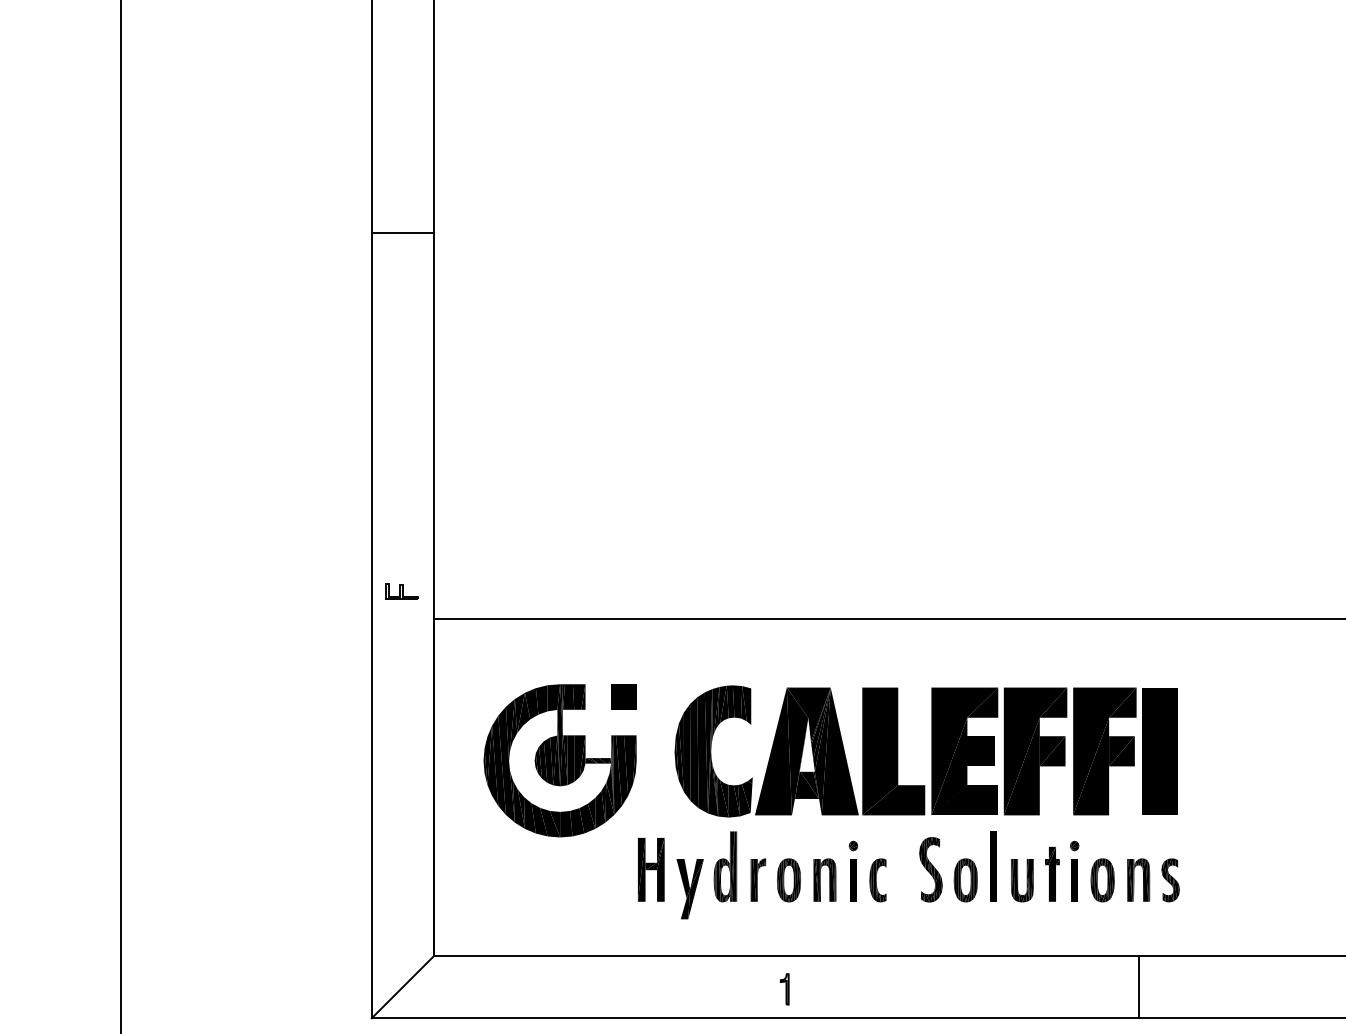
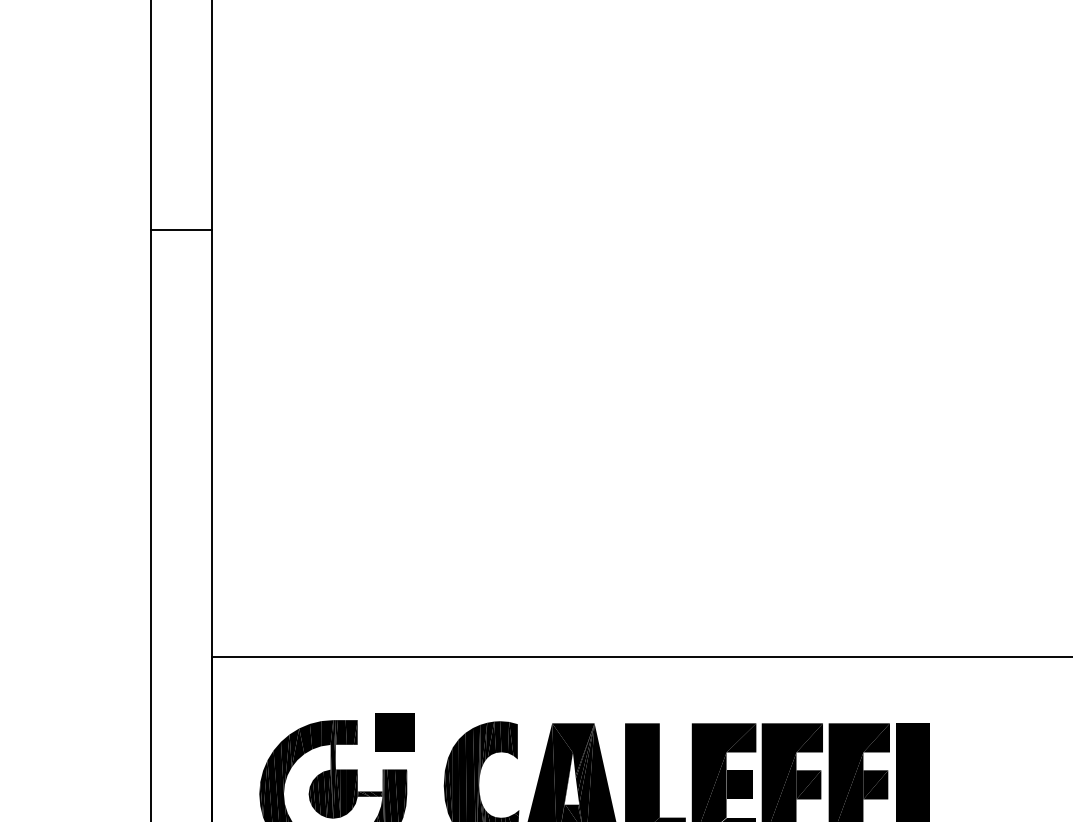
line: (402, 233) -> (181, 229), moved
part: (401, 591) -> (180, 630), removed
part: (623, 696) -> (394, 731), size x1.6

